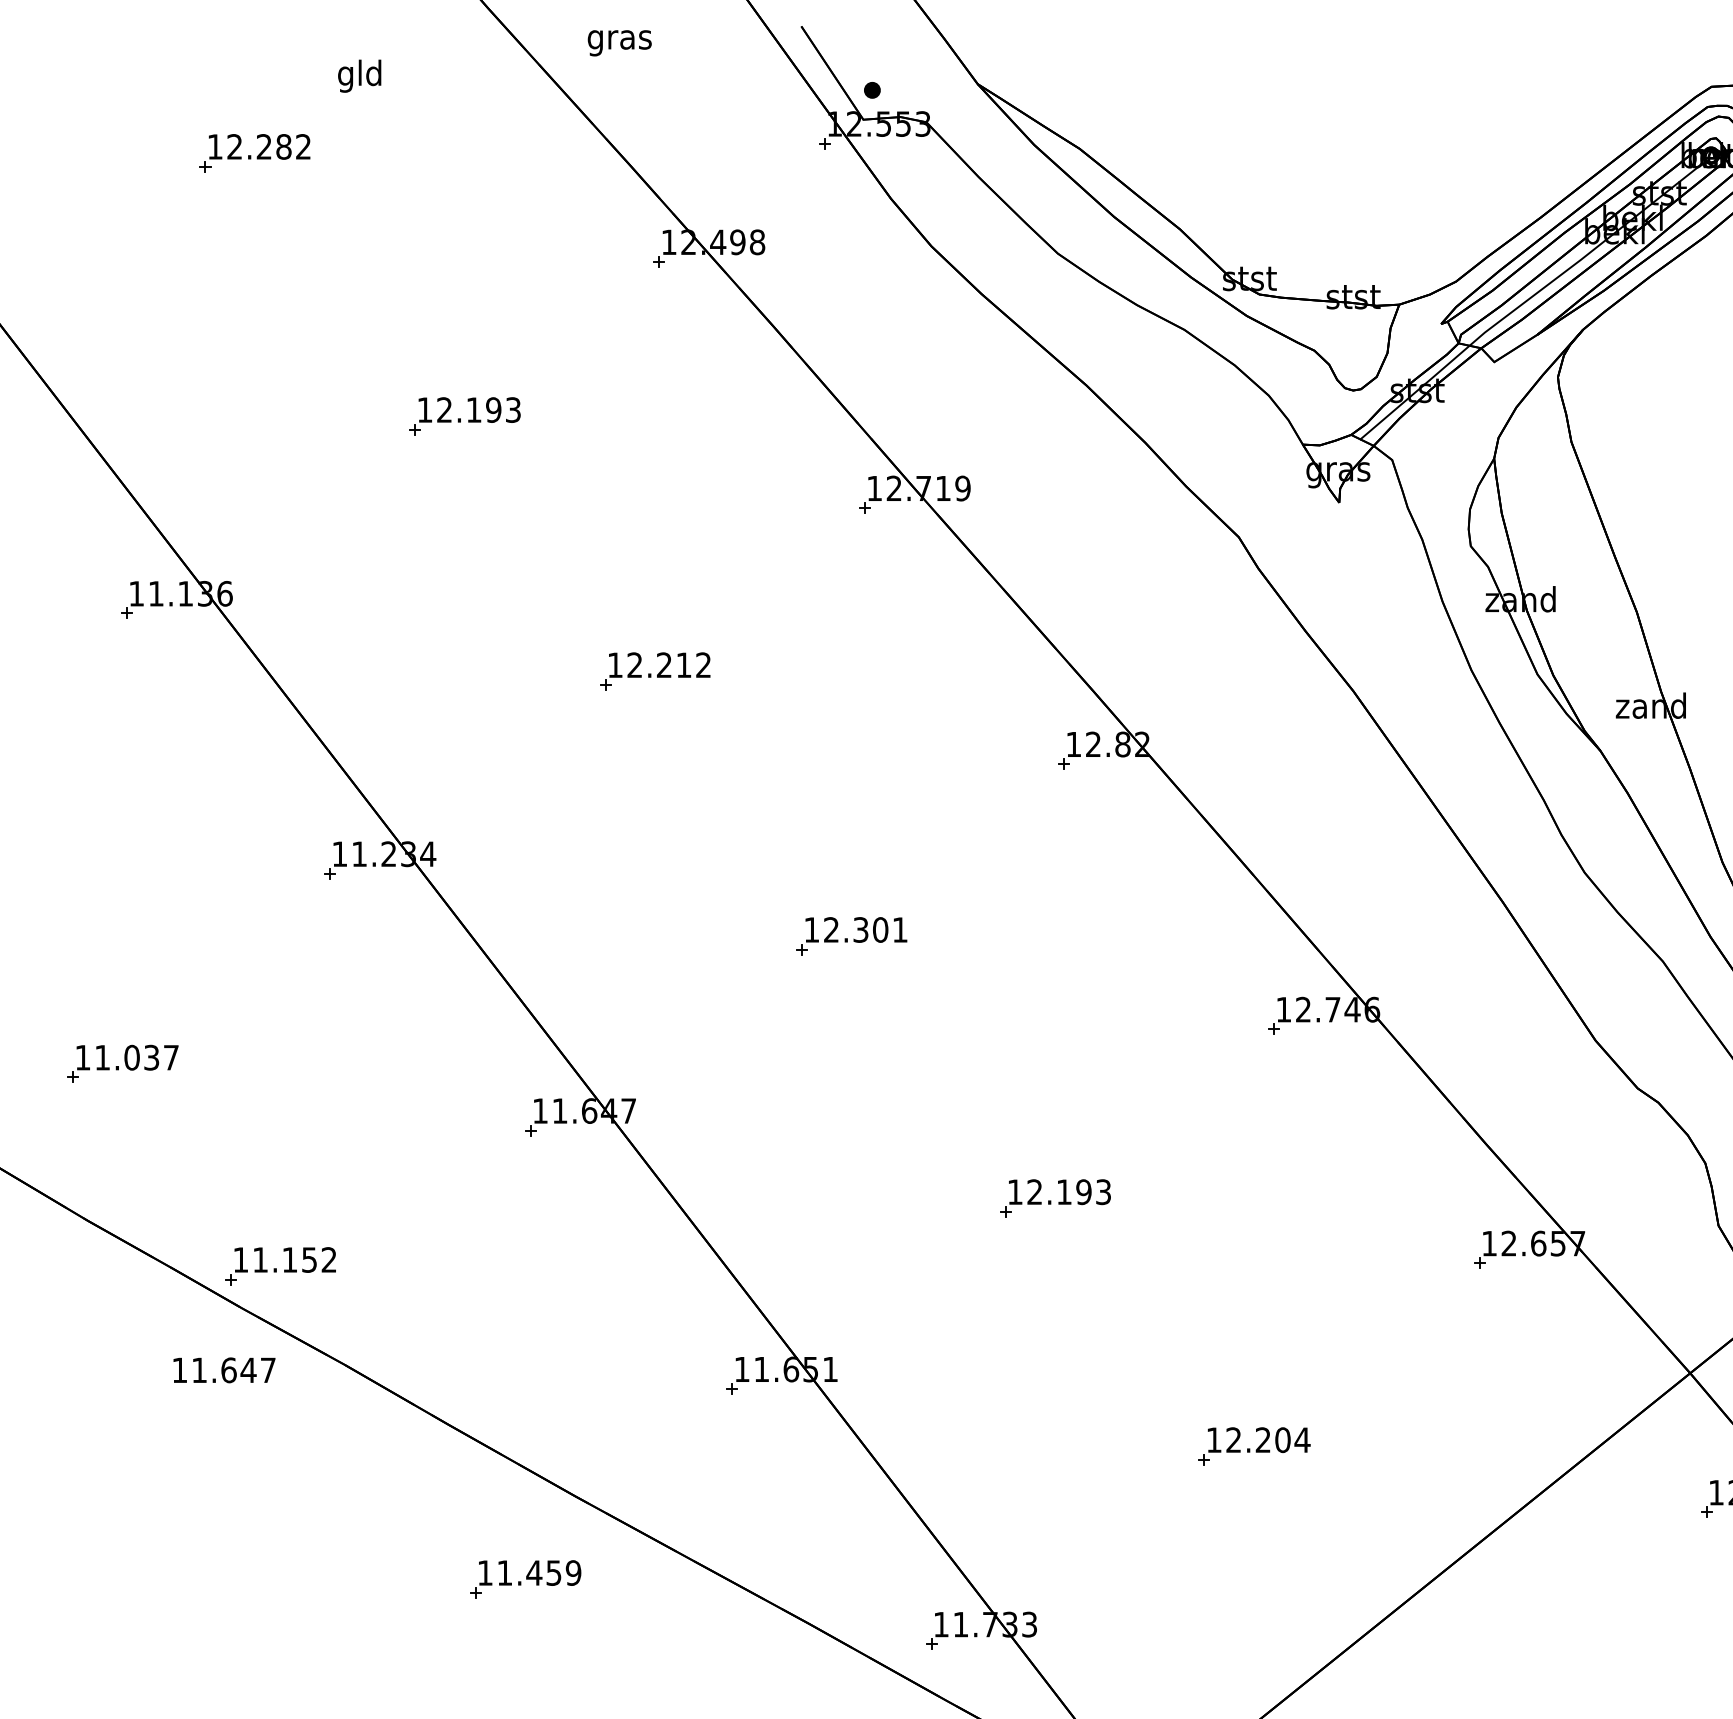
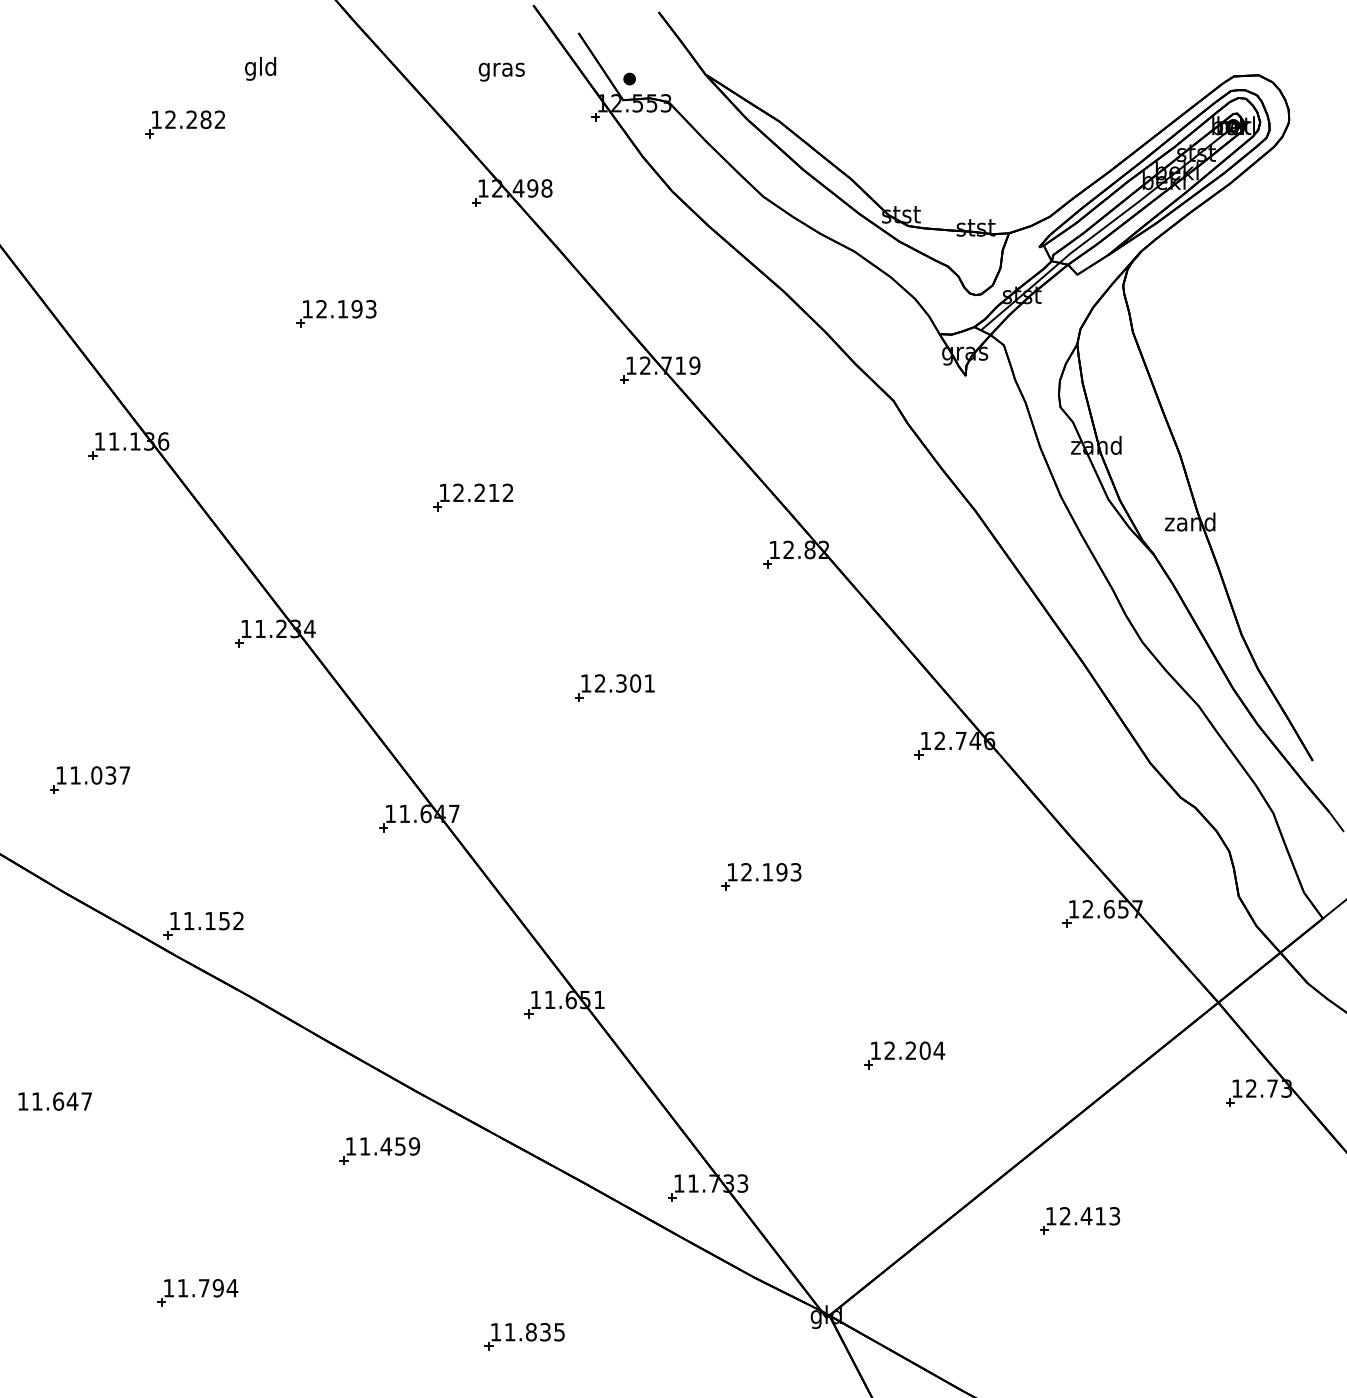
text: (619, 42) -> (501, 71), moved
text: (223, 1370) -> (54, 1101), moved
part: (1498, 1675) -> (1080, 1220), added

